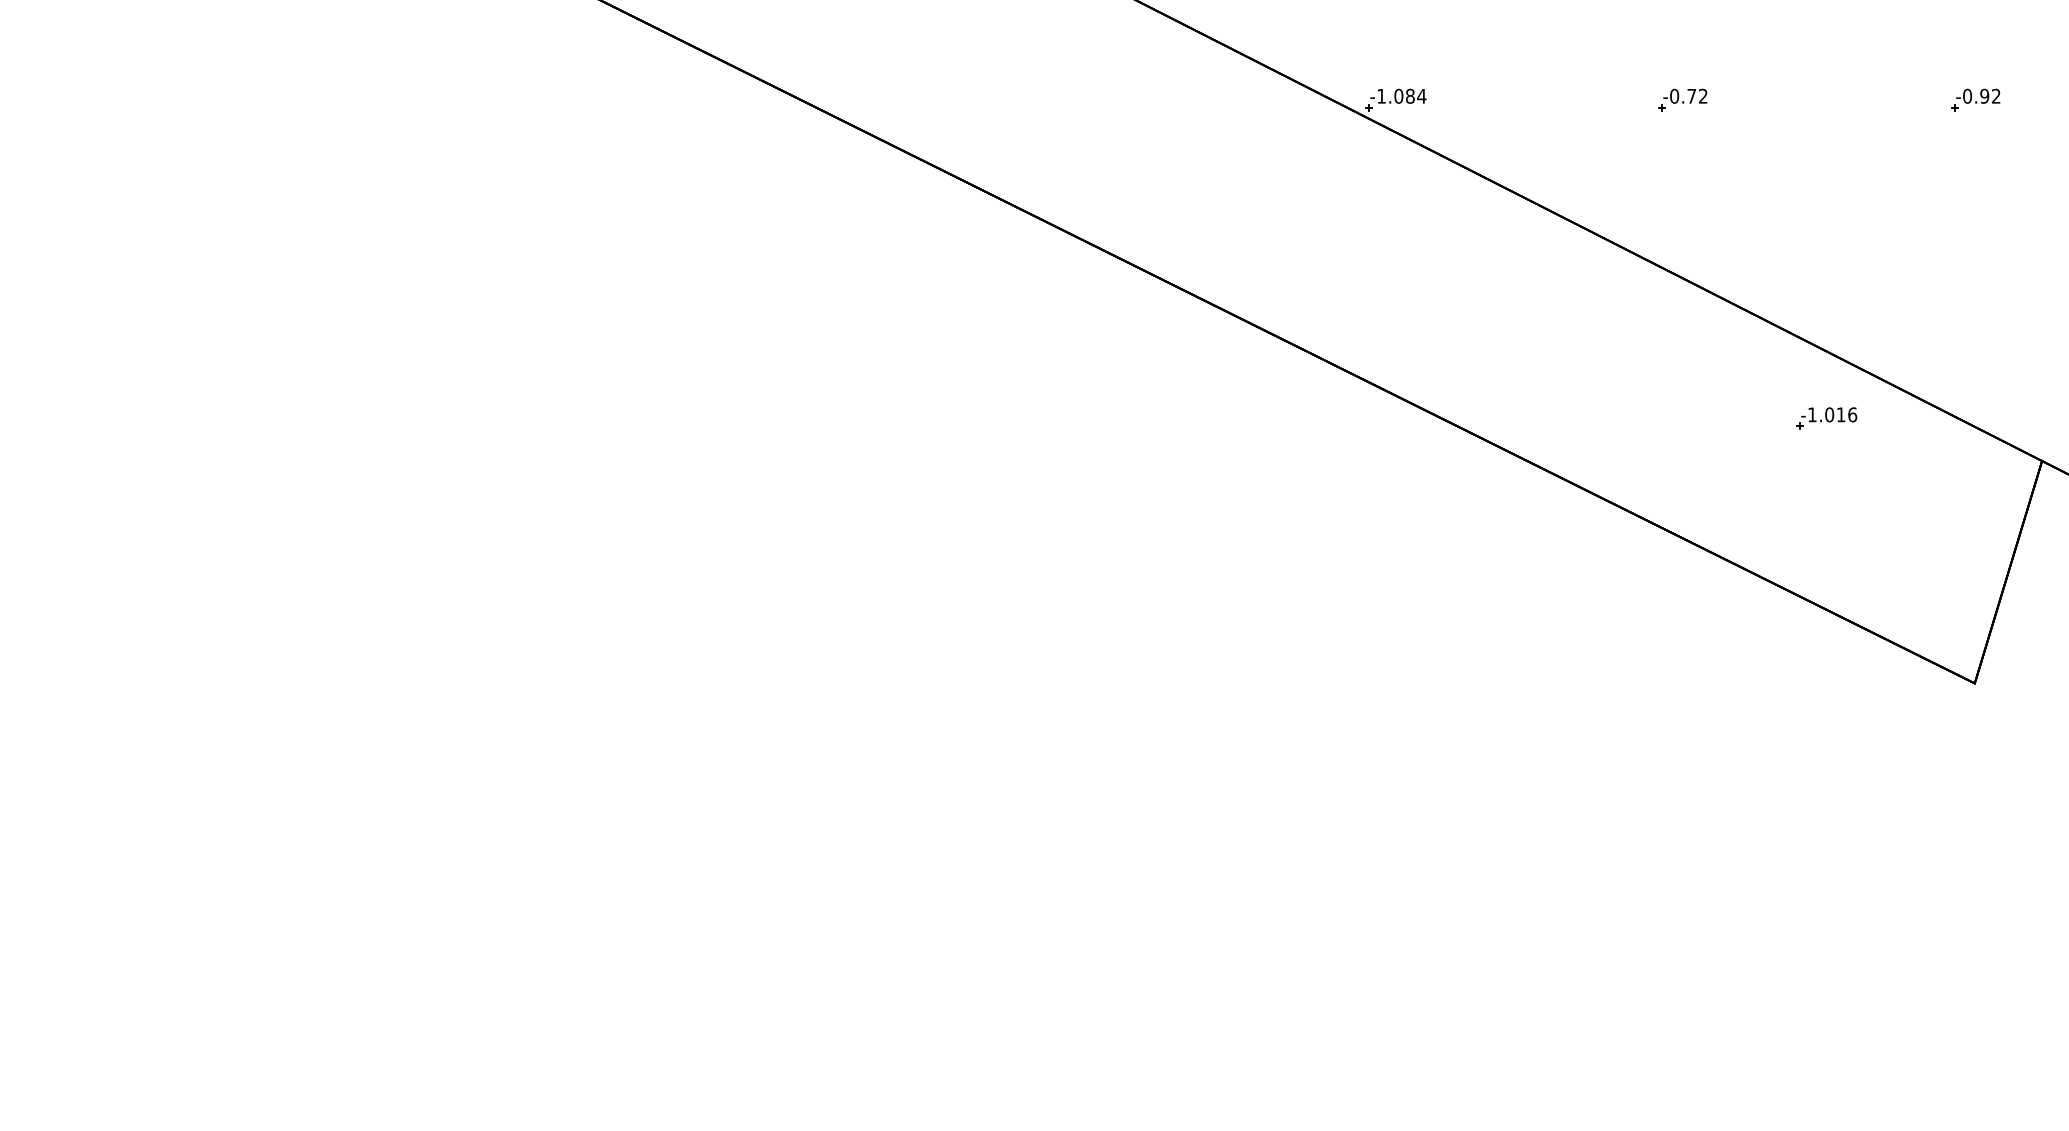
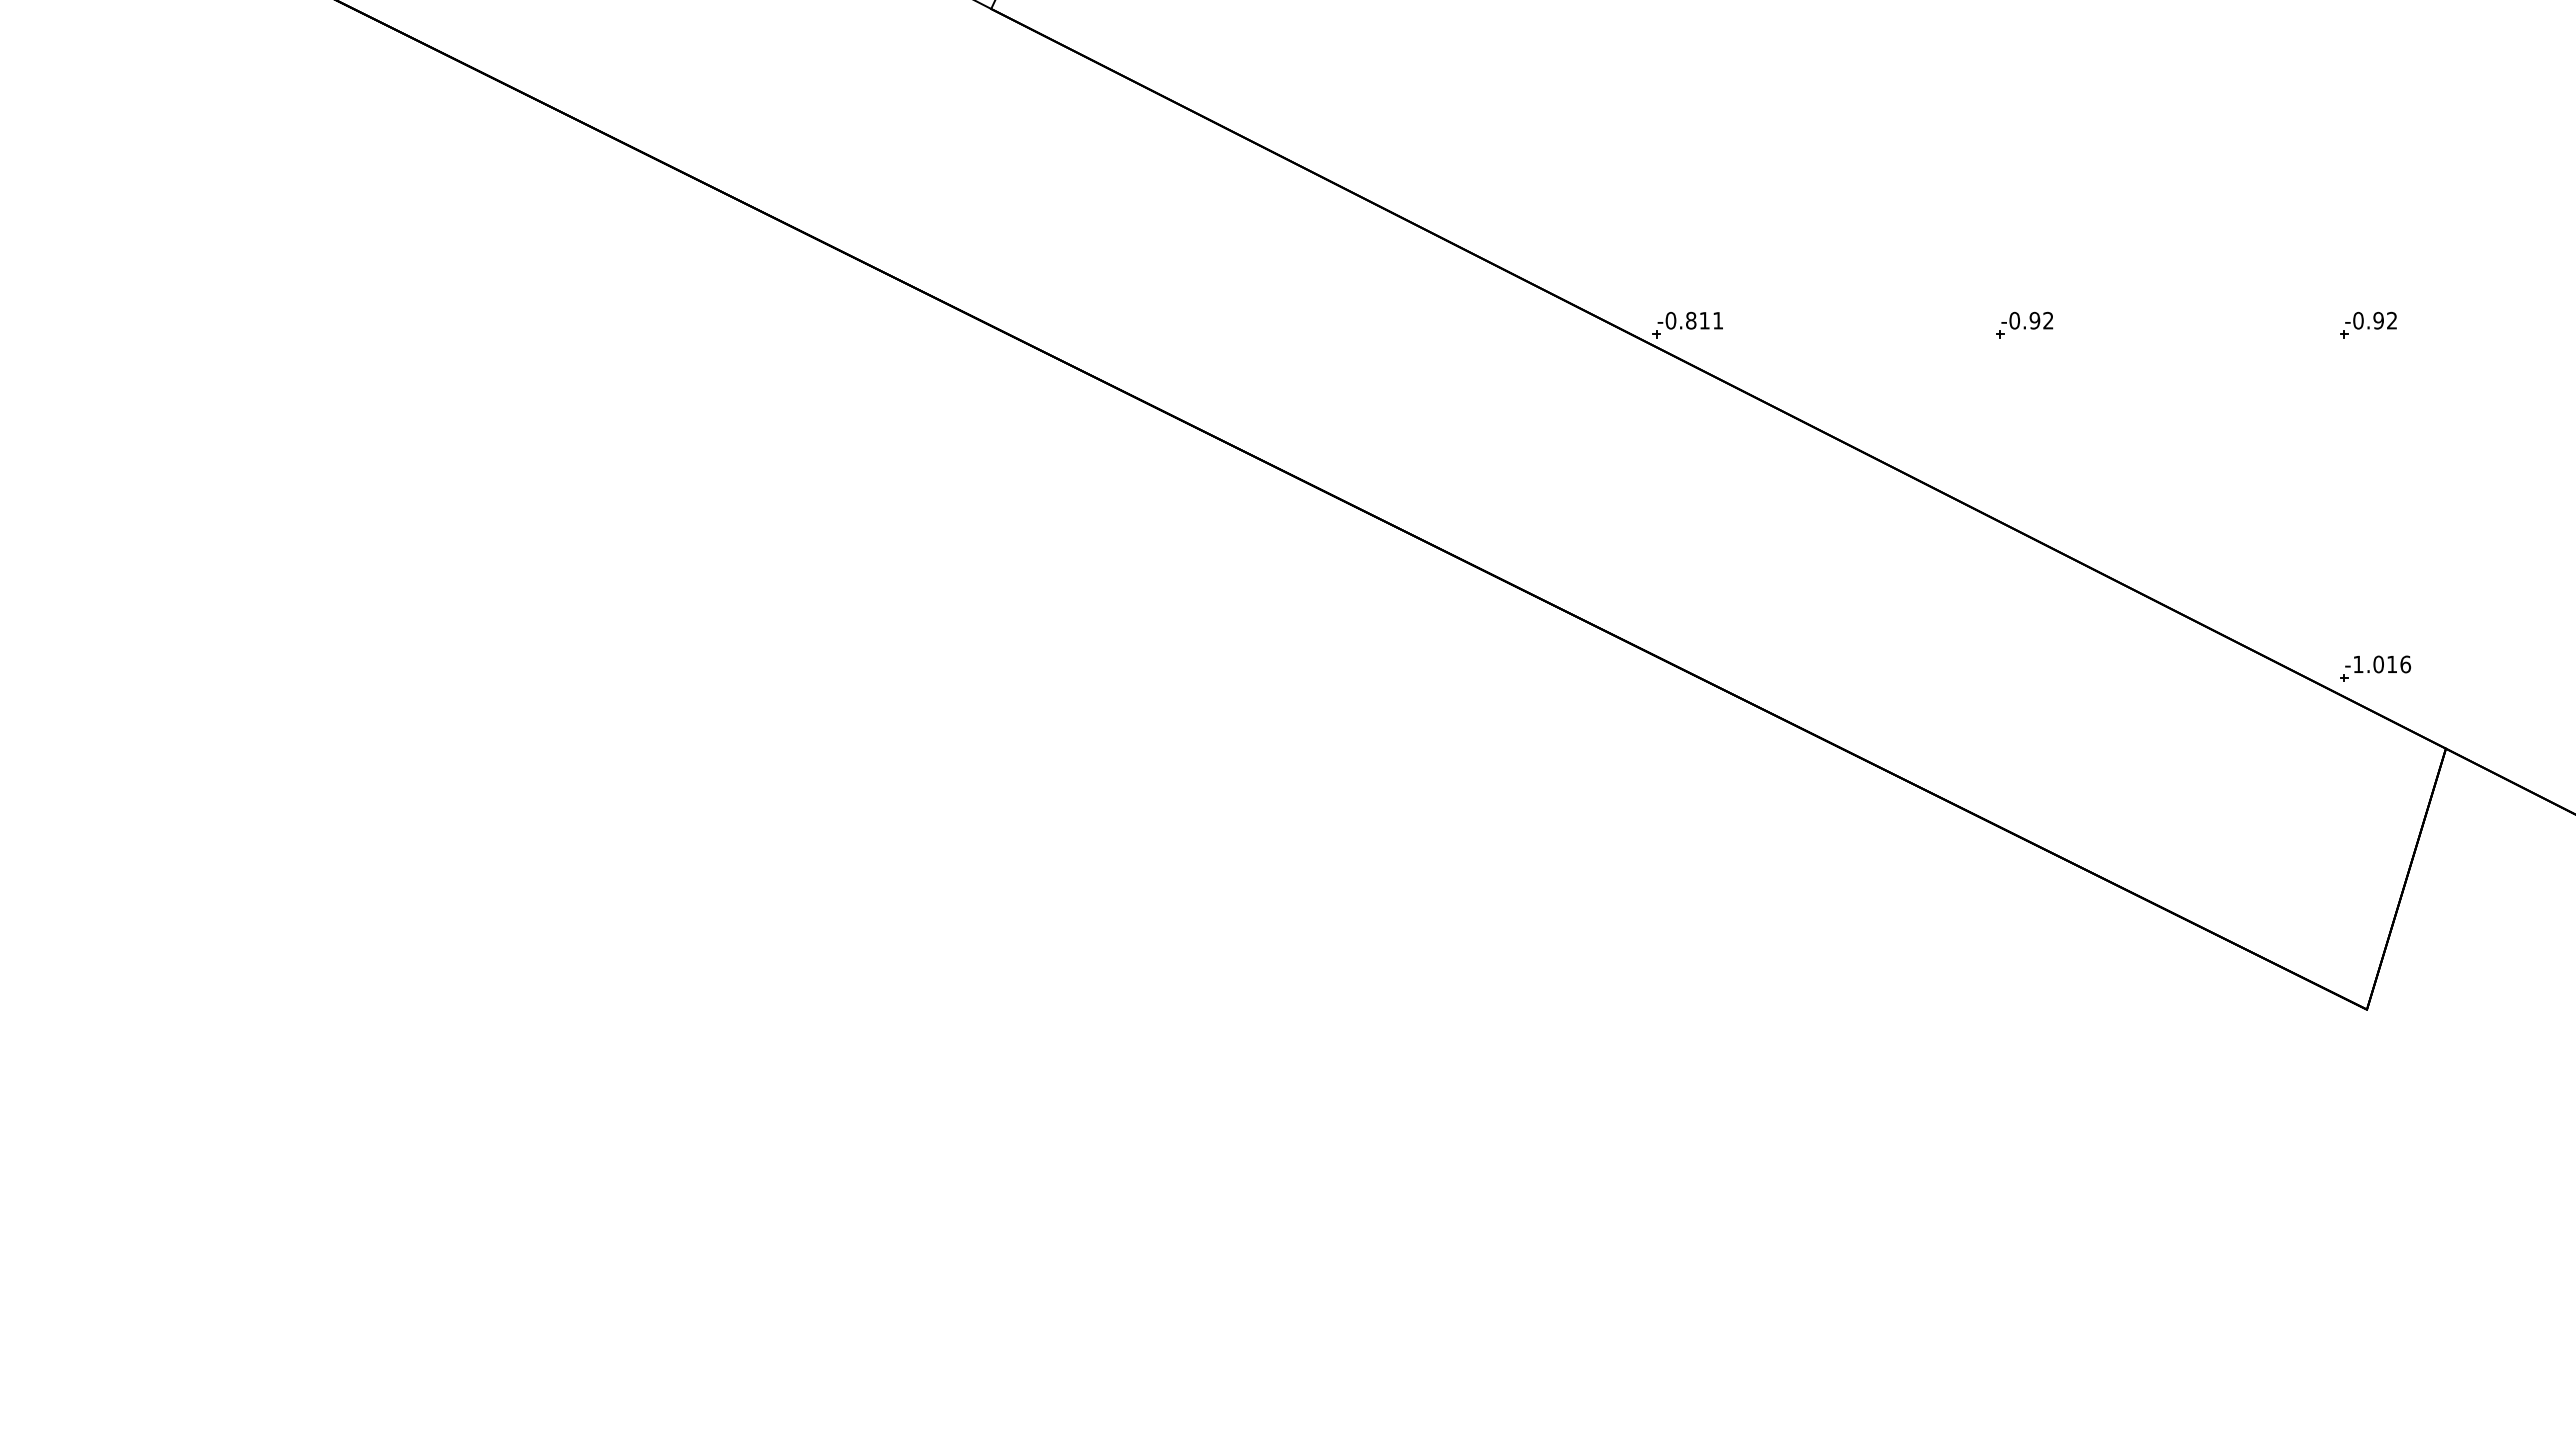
text: (1401, 96) -> (1694, 320), -1.084 -> -0.811
text: (1691, 96) -> (2034, 320), -0.72 -> -0.92
part: (1826, 418) -> (2375, 668), moved

